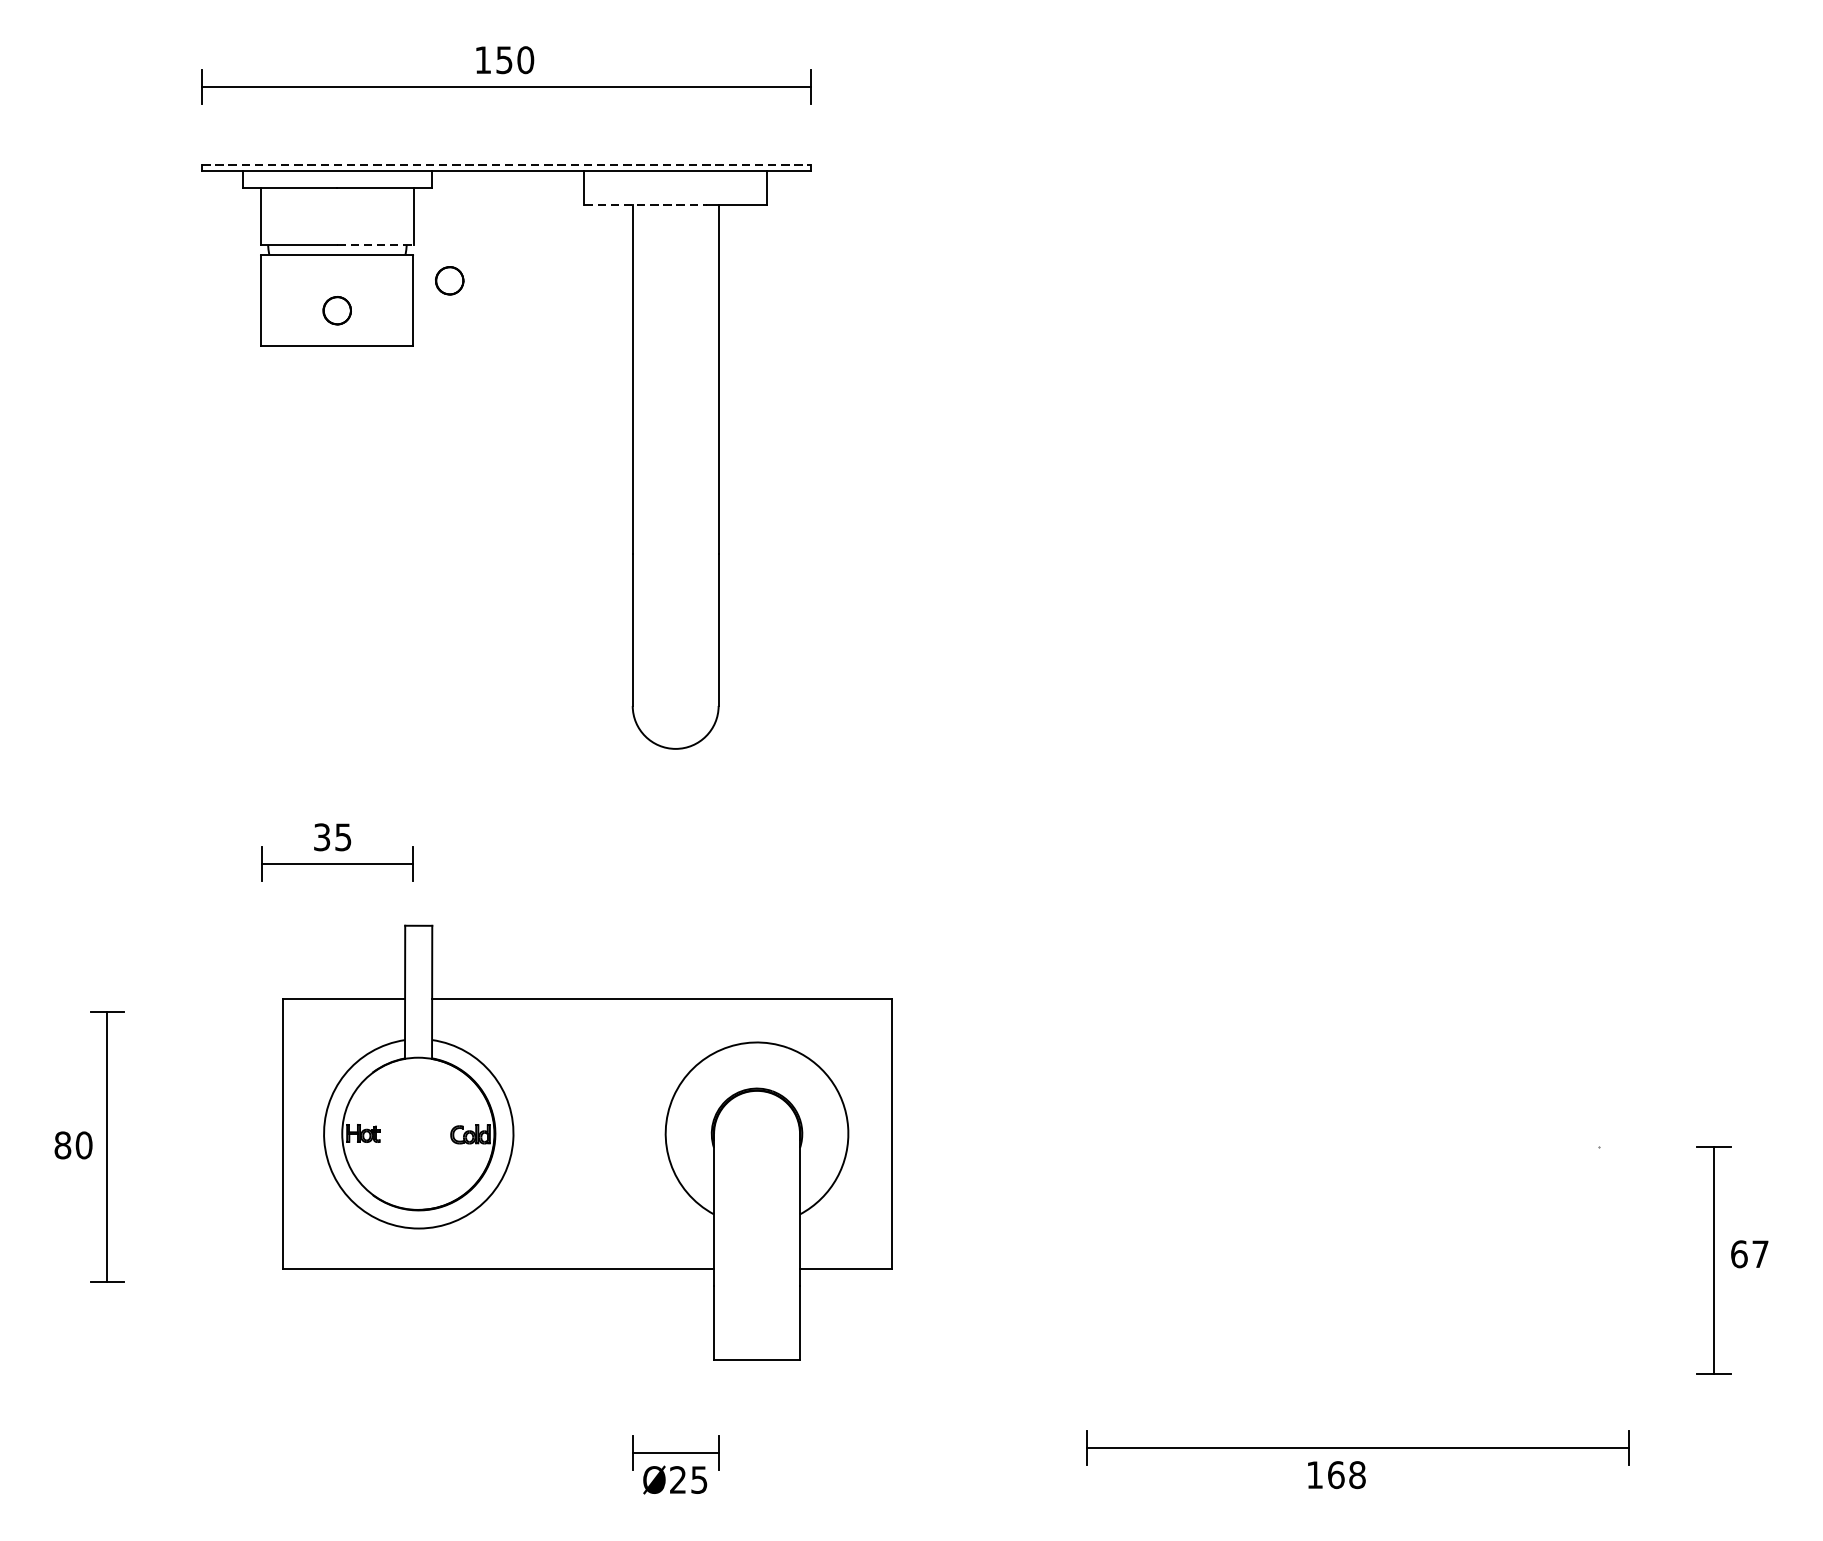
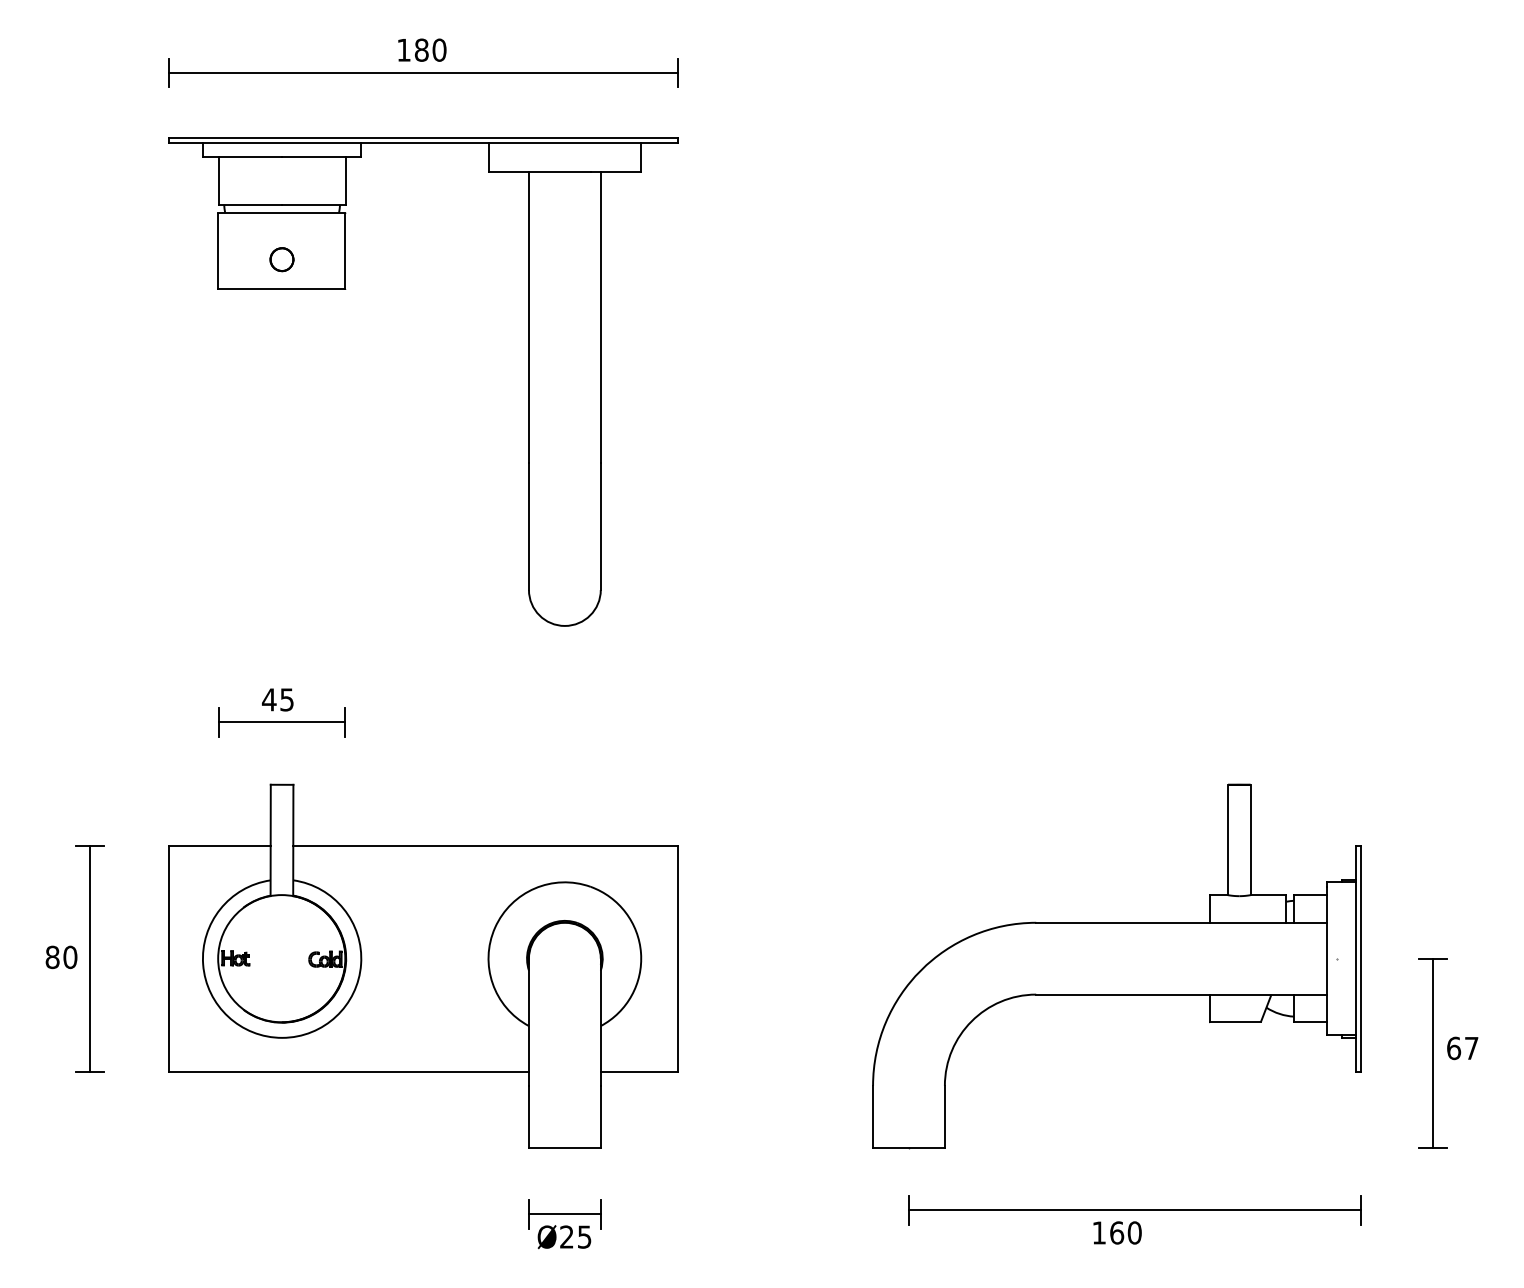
text: (504, 59) -> (421, 49), 150 -> 180
line: (507, 164) -> (424, 137), dashed -> solid
line: (646, 205) -> (540, 171), dashed -> solid
line: (374, 244) -> (313, 204), dashed -> solid
part: (449, 280) -> (375, 234), removed
text: (321, 836) -> (268, 699), 35 -> 45
part: (587, 1141) -> (423, 965), moved
part: (1335, 1156) -> (1116, 966), added
text: (1357, 1474) -> (1134, 1232), 168 -> 160

